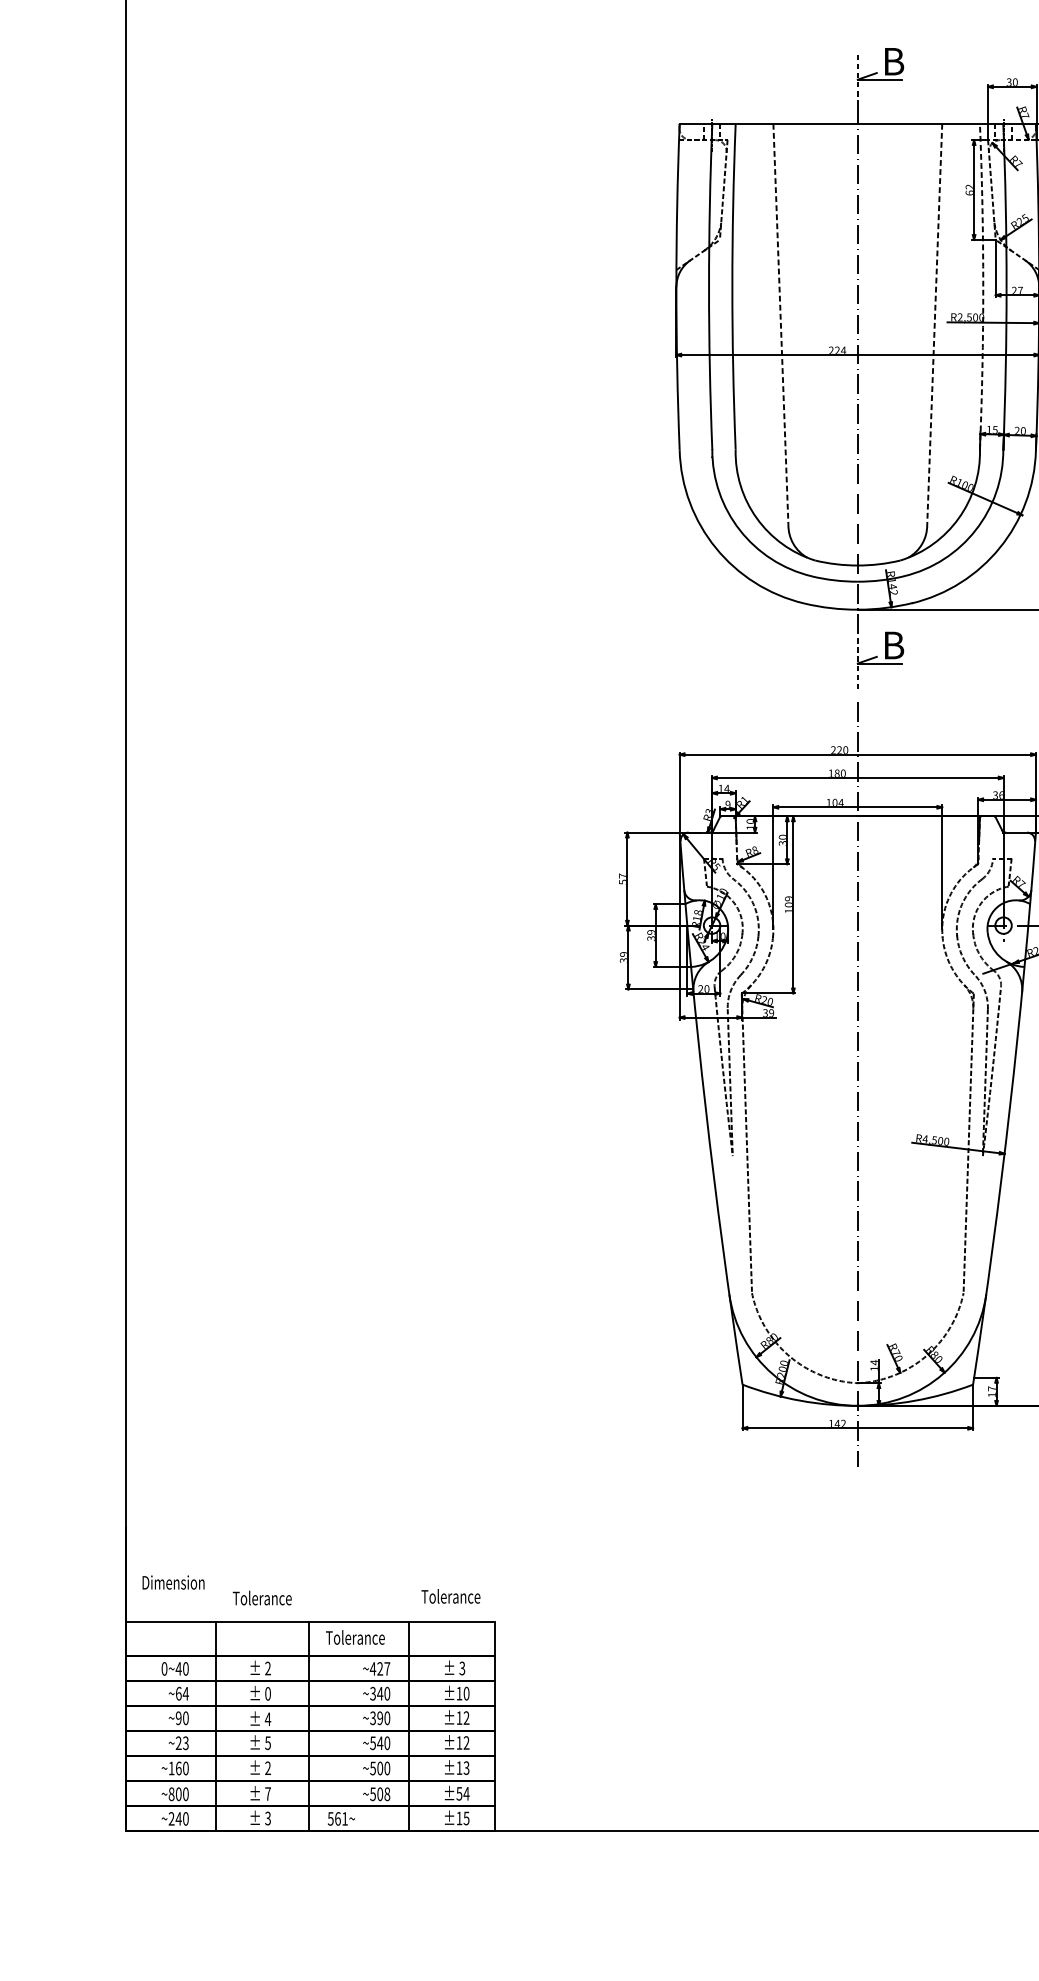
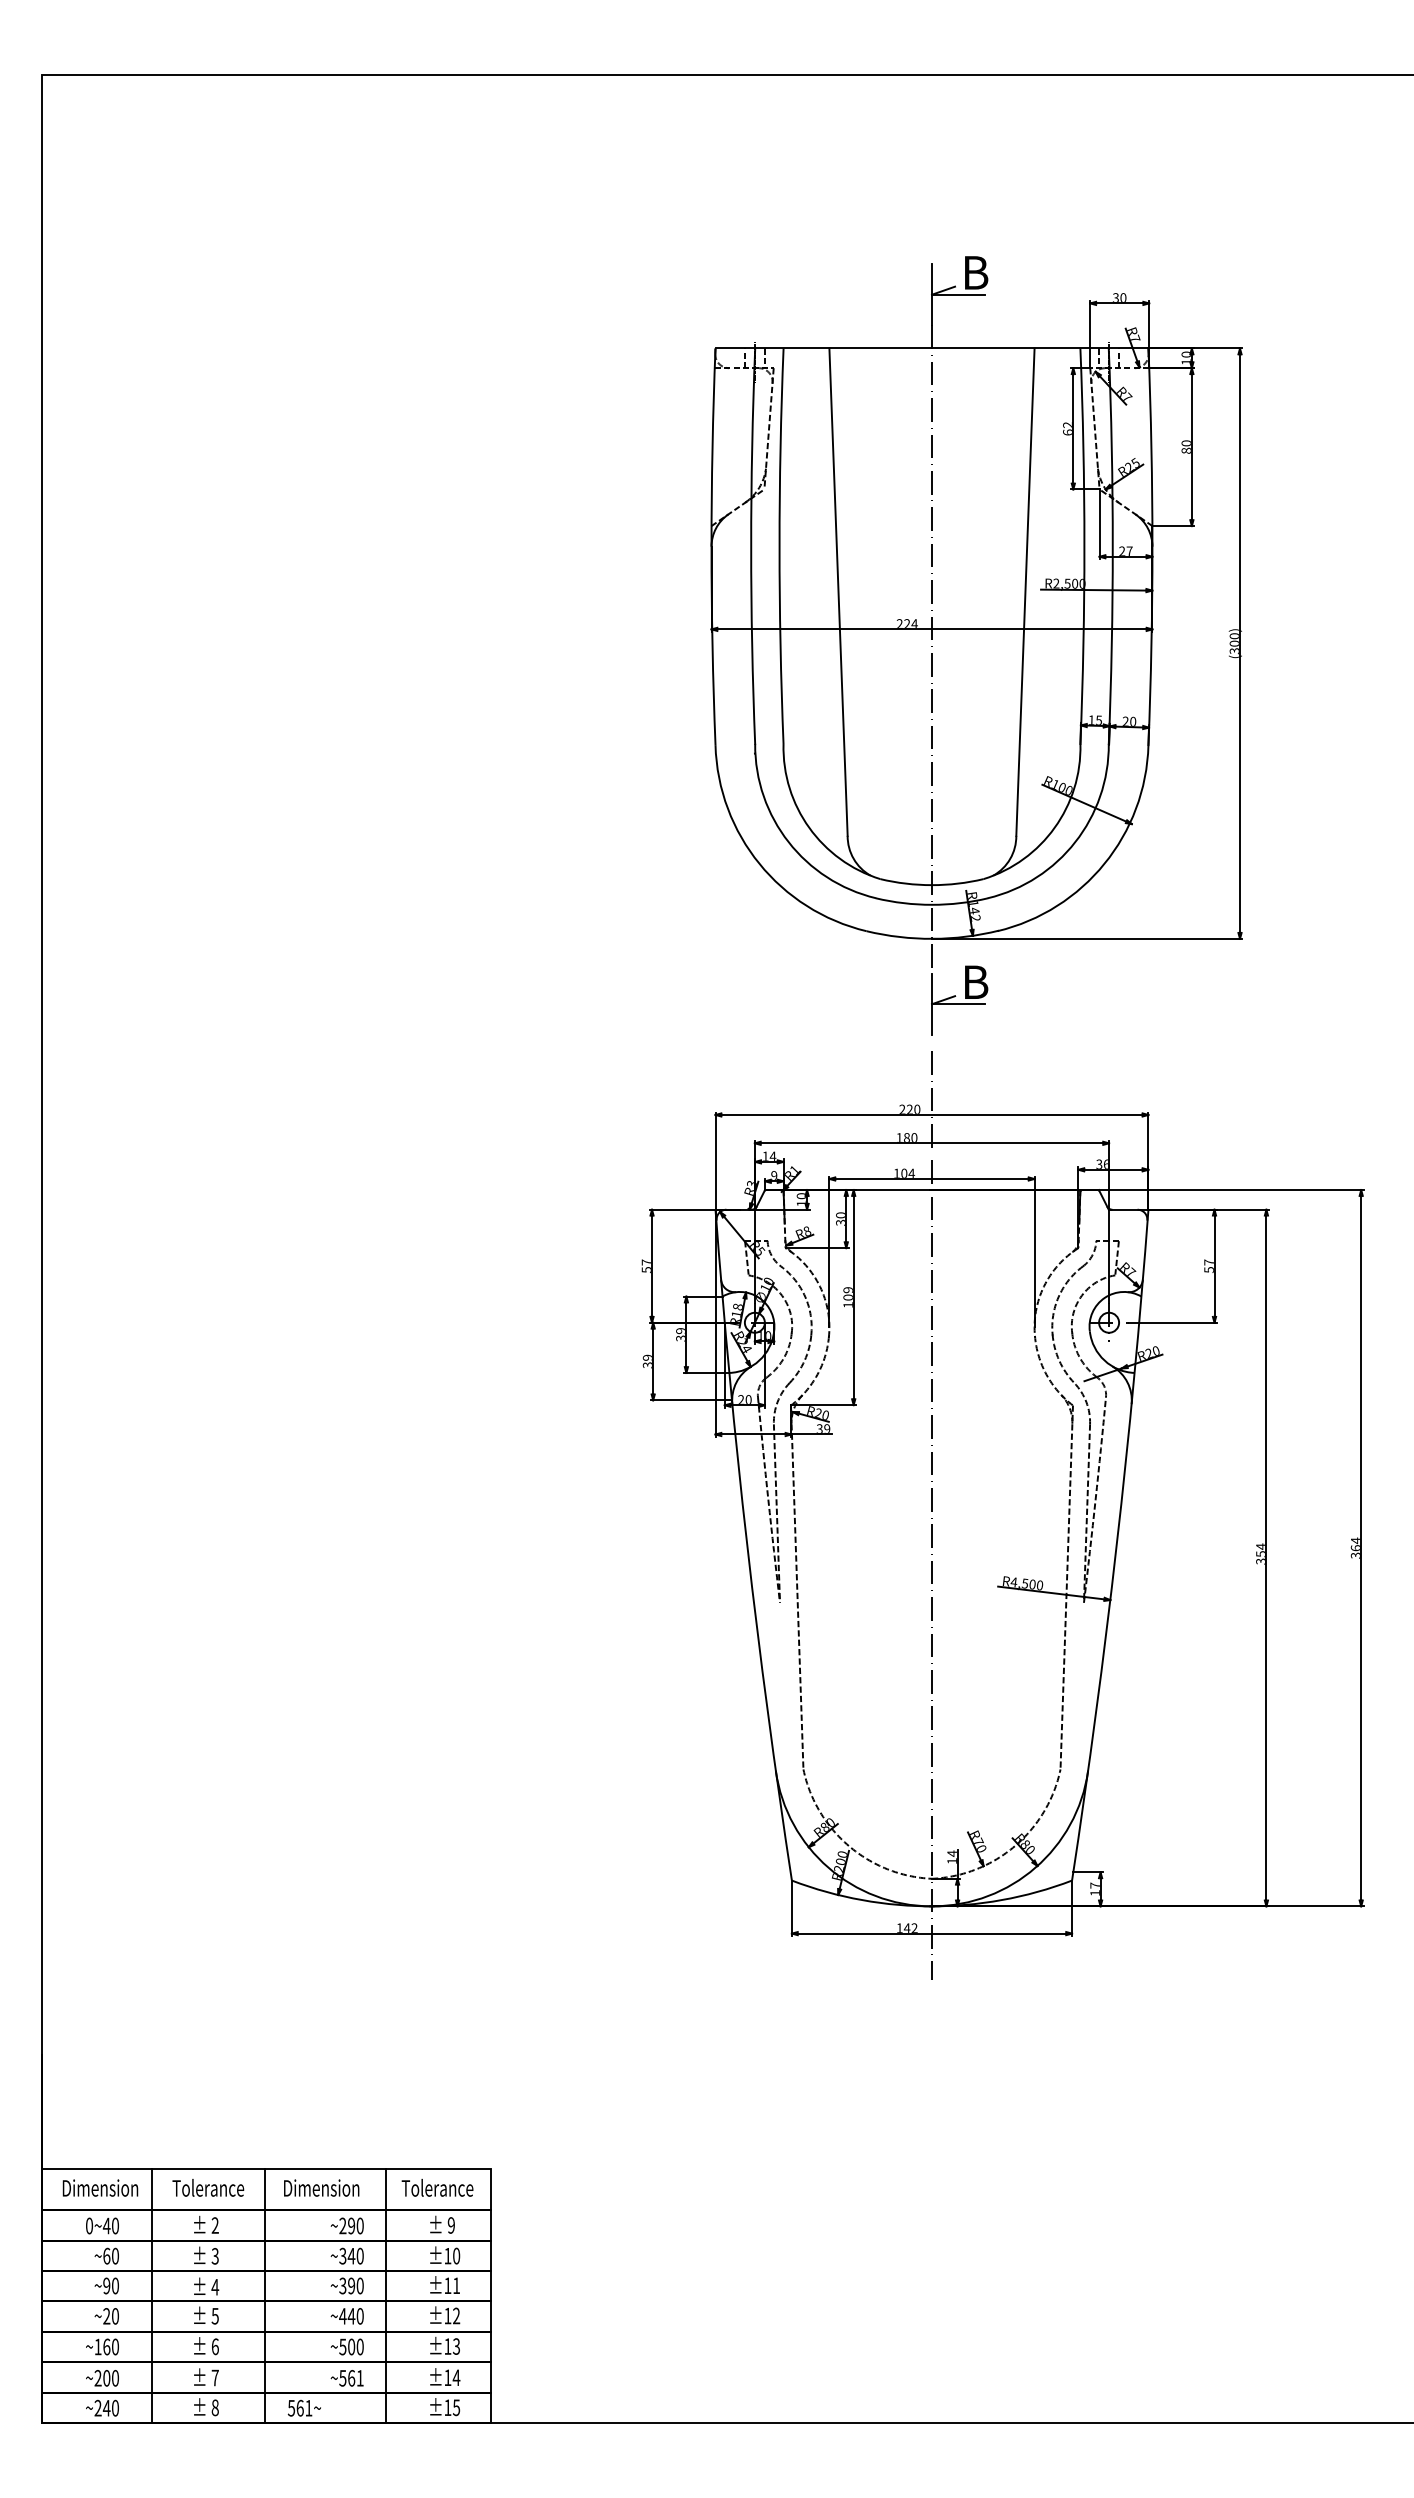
line: (857, 79) -> (931, 294), dashed -> solid
arc: (983, 286) -> (1084, 546), dashed -> solid
line: (780, 324) -> (838, 592), dashed -> solid
line: (934, 324) -> (1025, 592), dashed -> solid
line: (857, 663) -> (931, 1004), dashed -> solid
text: (173, 1582) -> (100, 2187), moved
text: (450, 1596) -> (437, 2187), moved
text: (262, 1597) -> (208, 2187), moved
text: (355, 1637) -> (321, 2187), Tolerance -> Dimension
text: (380, 1668) -> (351, 2225), ~427 -> ~290
text: (461, 1668) -> (450, 2225), 3 -> 9
text: (185, 1693) -> (115, 2255), ~64 -> ~60
text: (267, 1694) -> (214, 2256), 0 -> 3
text: (466, 1717) -> (456, 2285), ±12 -> ±11
text: (185, 1743) -> (114, 2316), ~23 -> ~20
text: (372, 1743) -> (342, 2316), ~540 -> ~440
text: (267, 1768) -> (214, 2346), 2 -> 6
text: (459, 1793) -> (447, 2377), ±54 -> ±14
text: (171, 1794) -> (97, 2378), ~800 -> ~200
text: (383, 1794) -> (355, 2378), ~508 -> ~561
text: (267, 1818) -> (214, 2407), 3 -> 8

